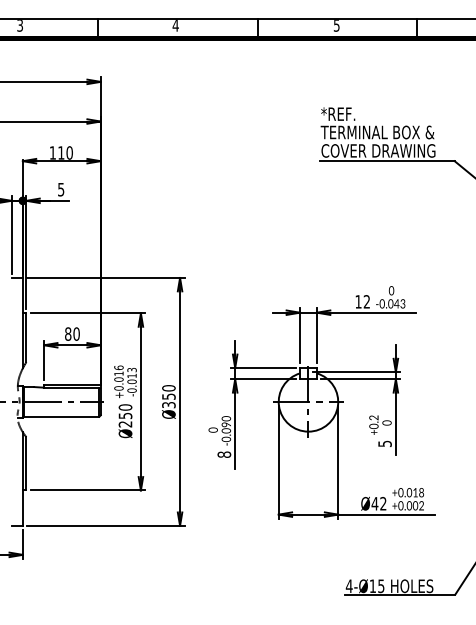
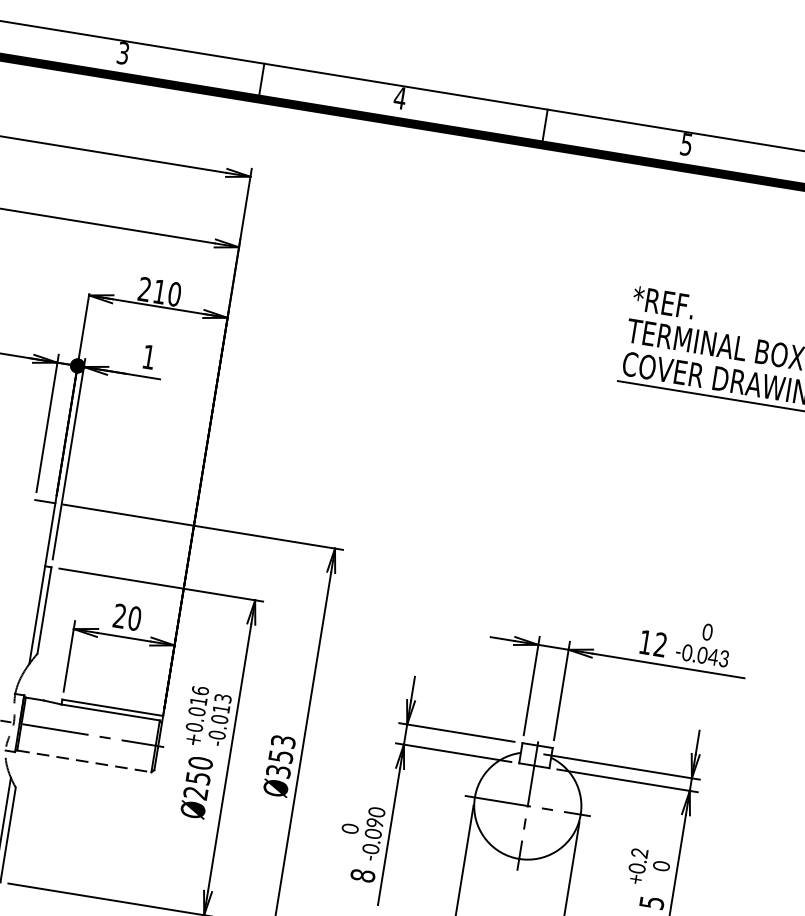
text: (52, 152) -> (144, 288), 110 -> 210
text: (61, 189) -> (149, 356), 5 -> 1
text: (68, 333) -> (120, 615), 80 -> 20
text: (168, 388) -> (282, 741), Ø350 -> Ø353
line: (61, 416) -> (84, 760), solid -> dashed

